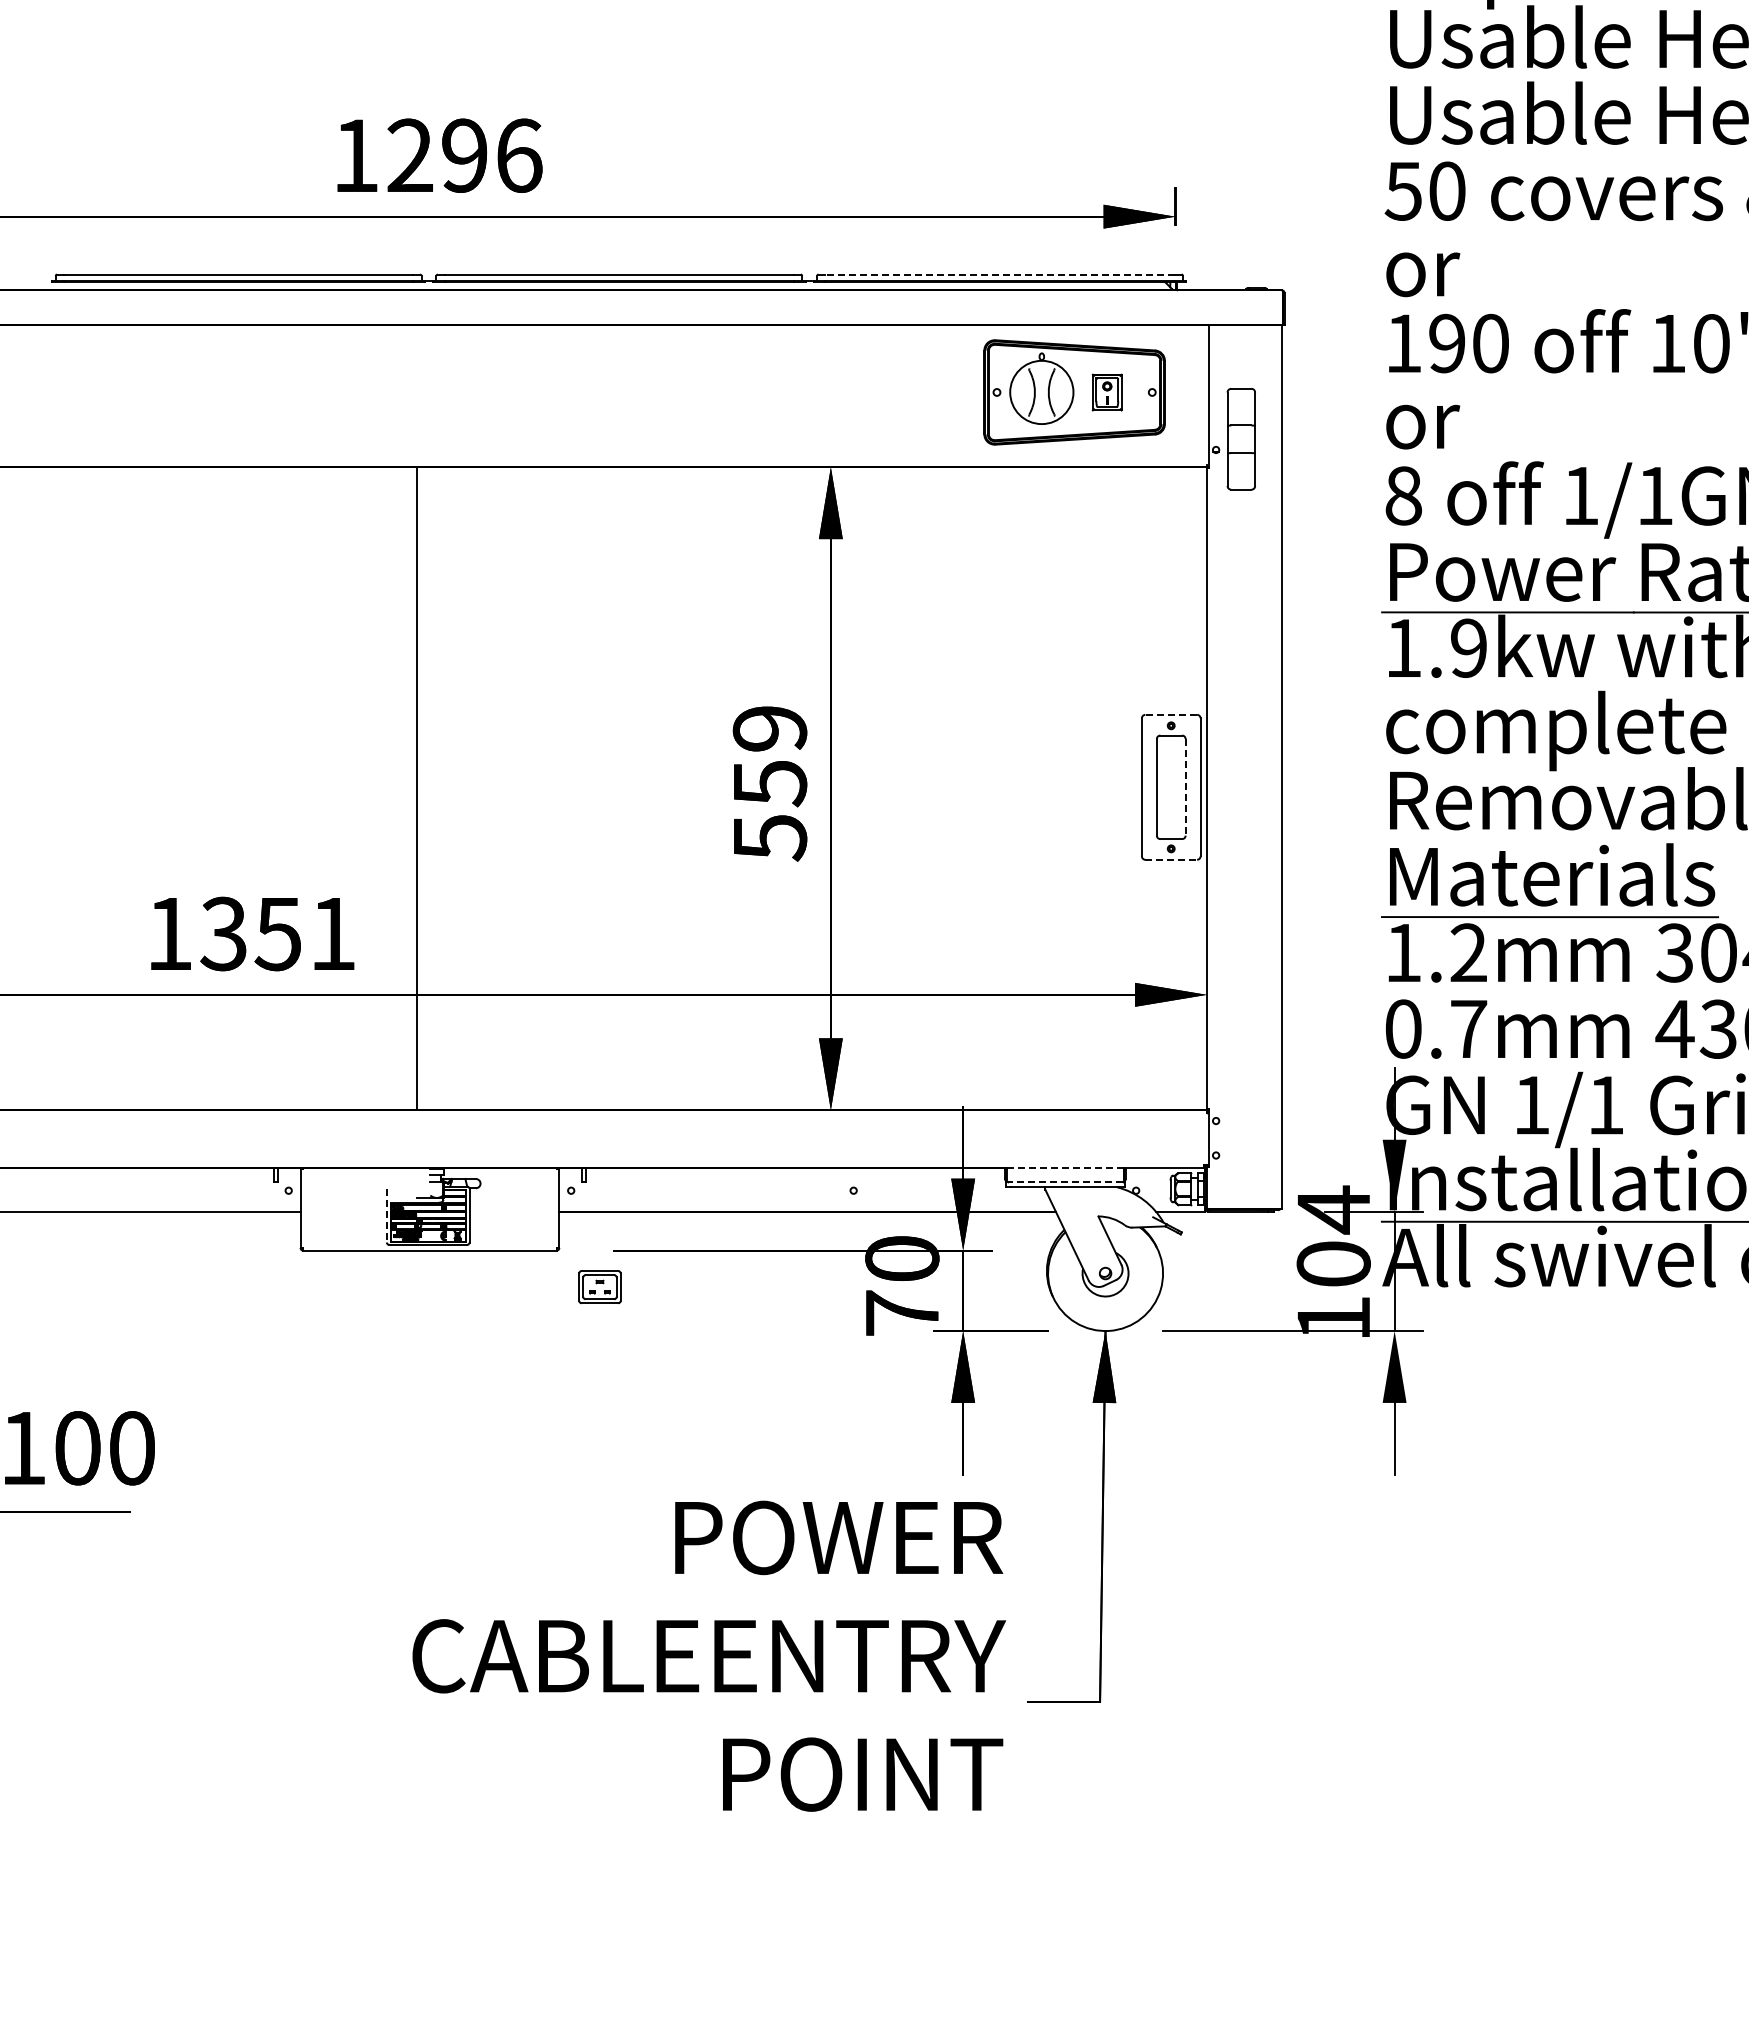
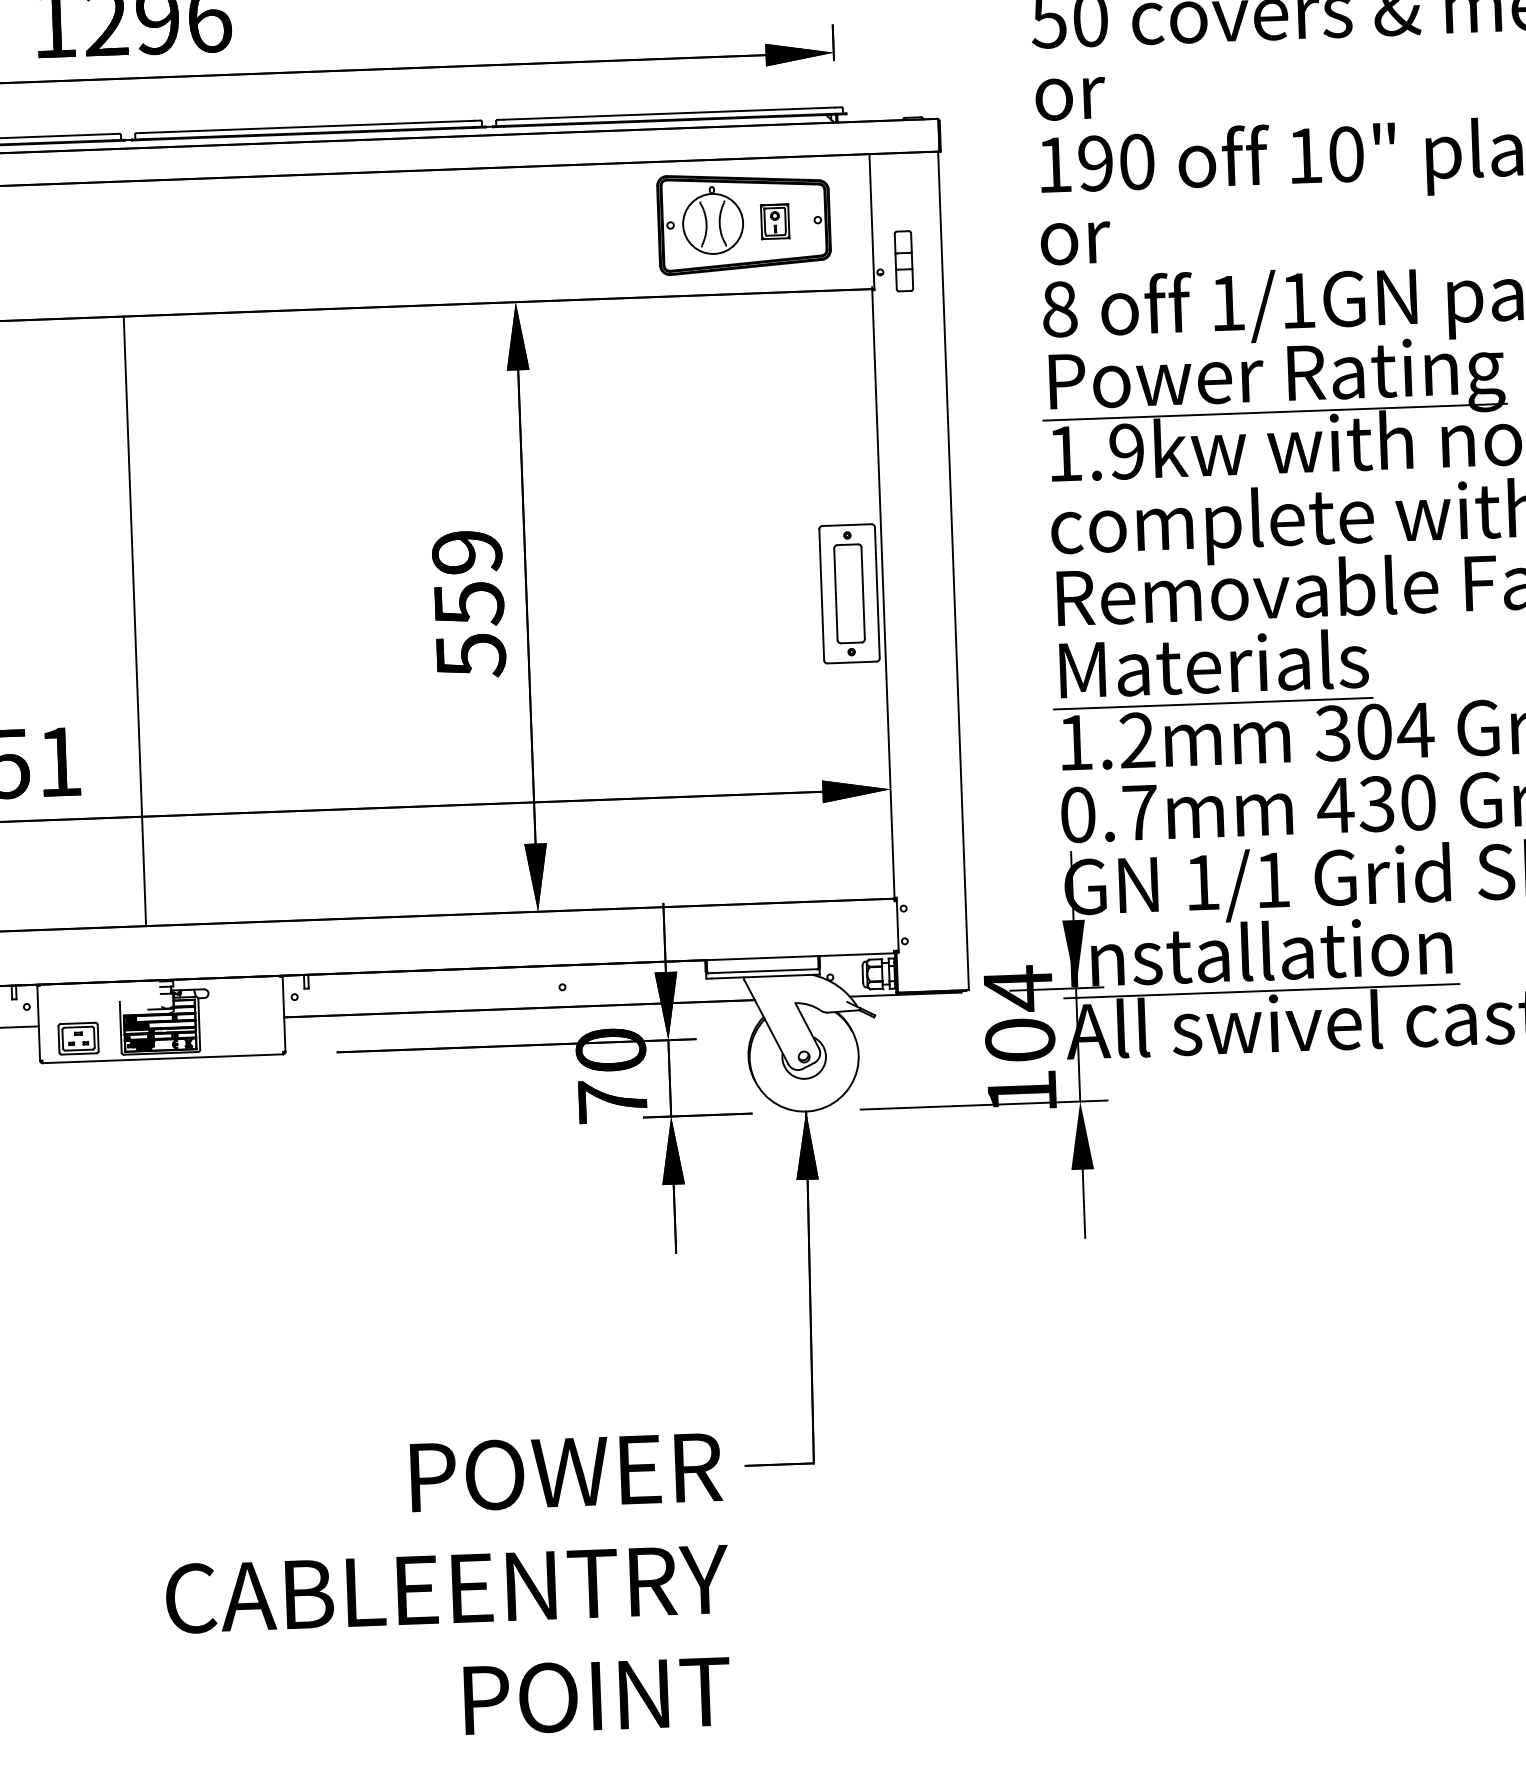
line: (1000, 274) -> (669, 113), dashed -> solid
part: (1241, 438) -> (904, 260), size x0.62
line: (1171, 714) -> (847, 524), dashed -> solid
line: (1185, 787) -> (863, 593), dashed -> solid
line: (1171, 859) -> (852, 662), dashed -> solid
line: (1065, 1167) -> (762, 957), dashed -> solid
line: (1065, 1181) -> (762, 971), dashed -> solid
line: (386, 1215) -> (120, 1027), dashed -> solid
part: (599, 1286) -> (78, 1038), moved
text: (709, 1655) -> (447, 1588), moved

